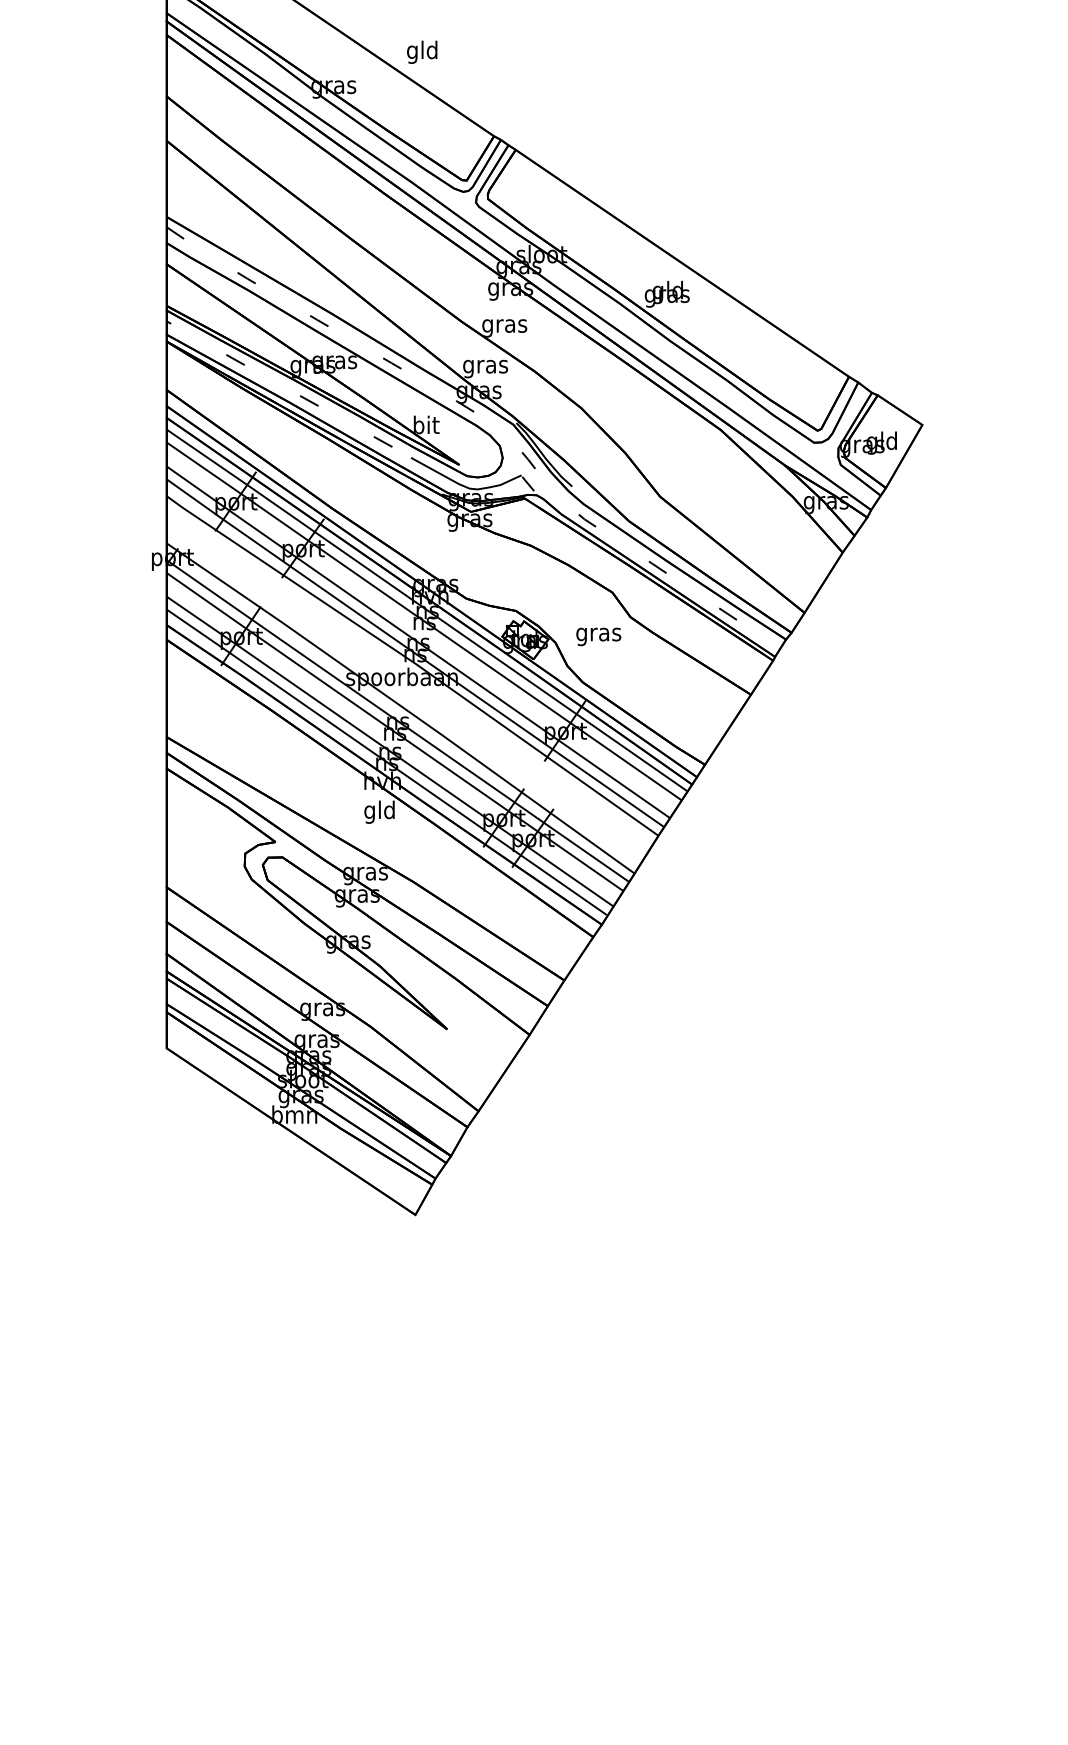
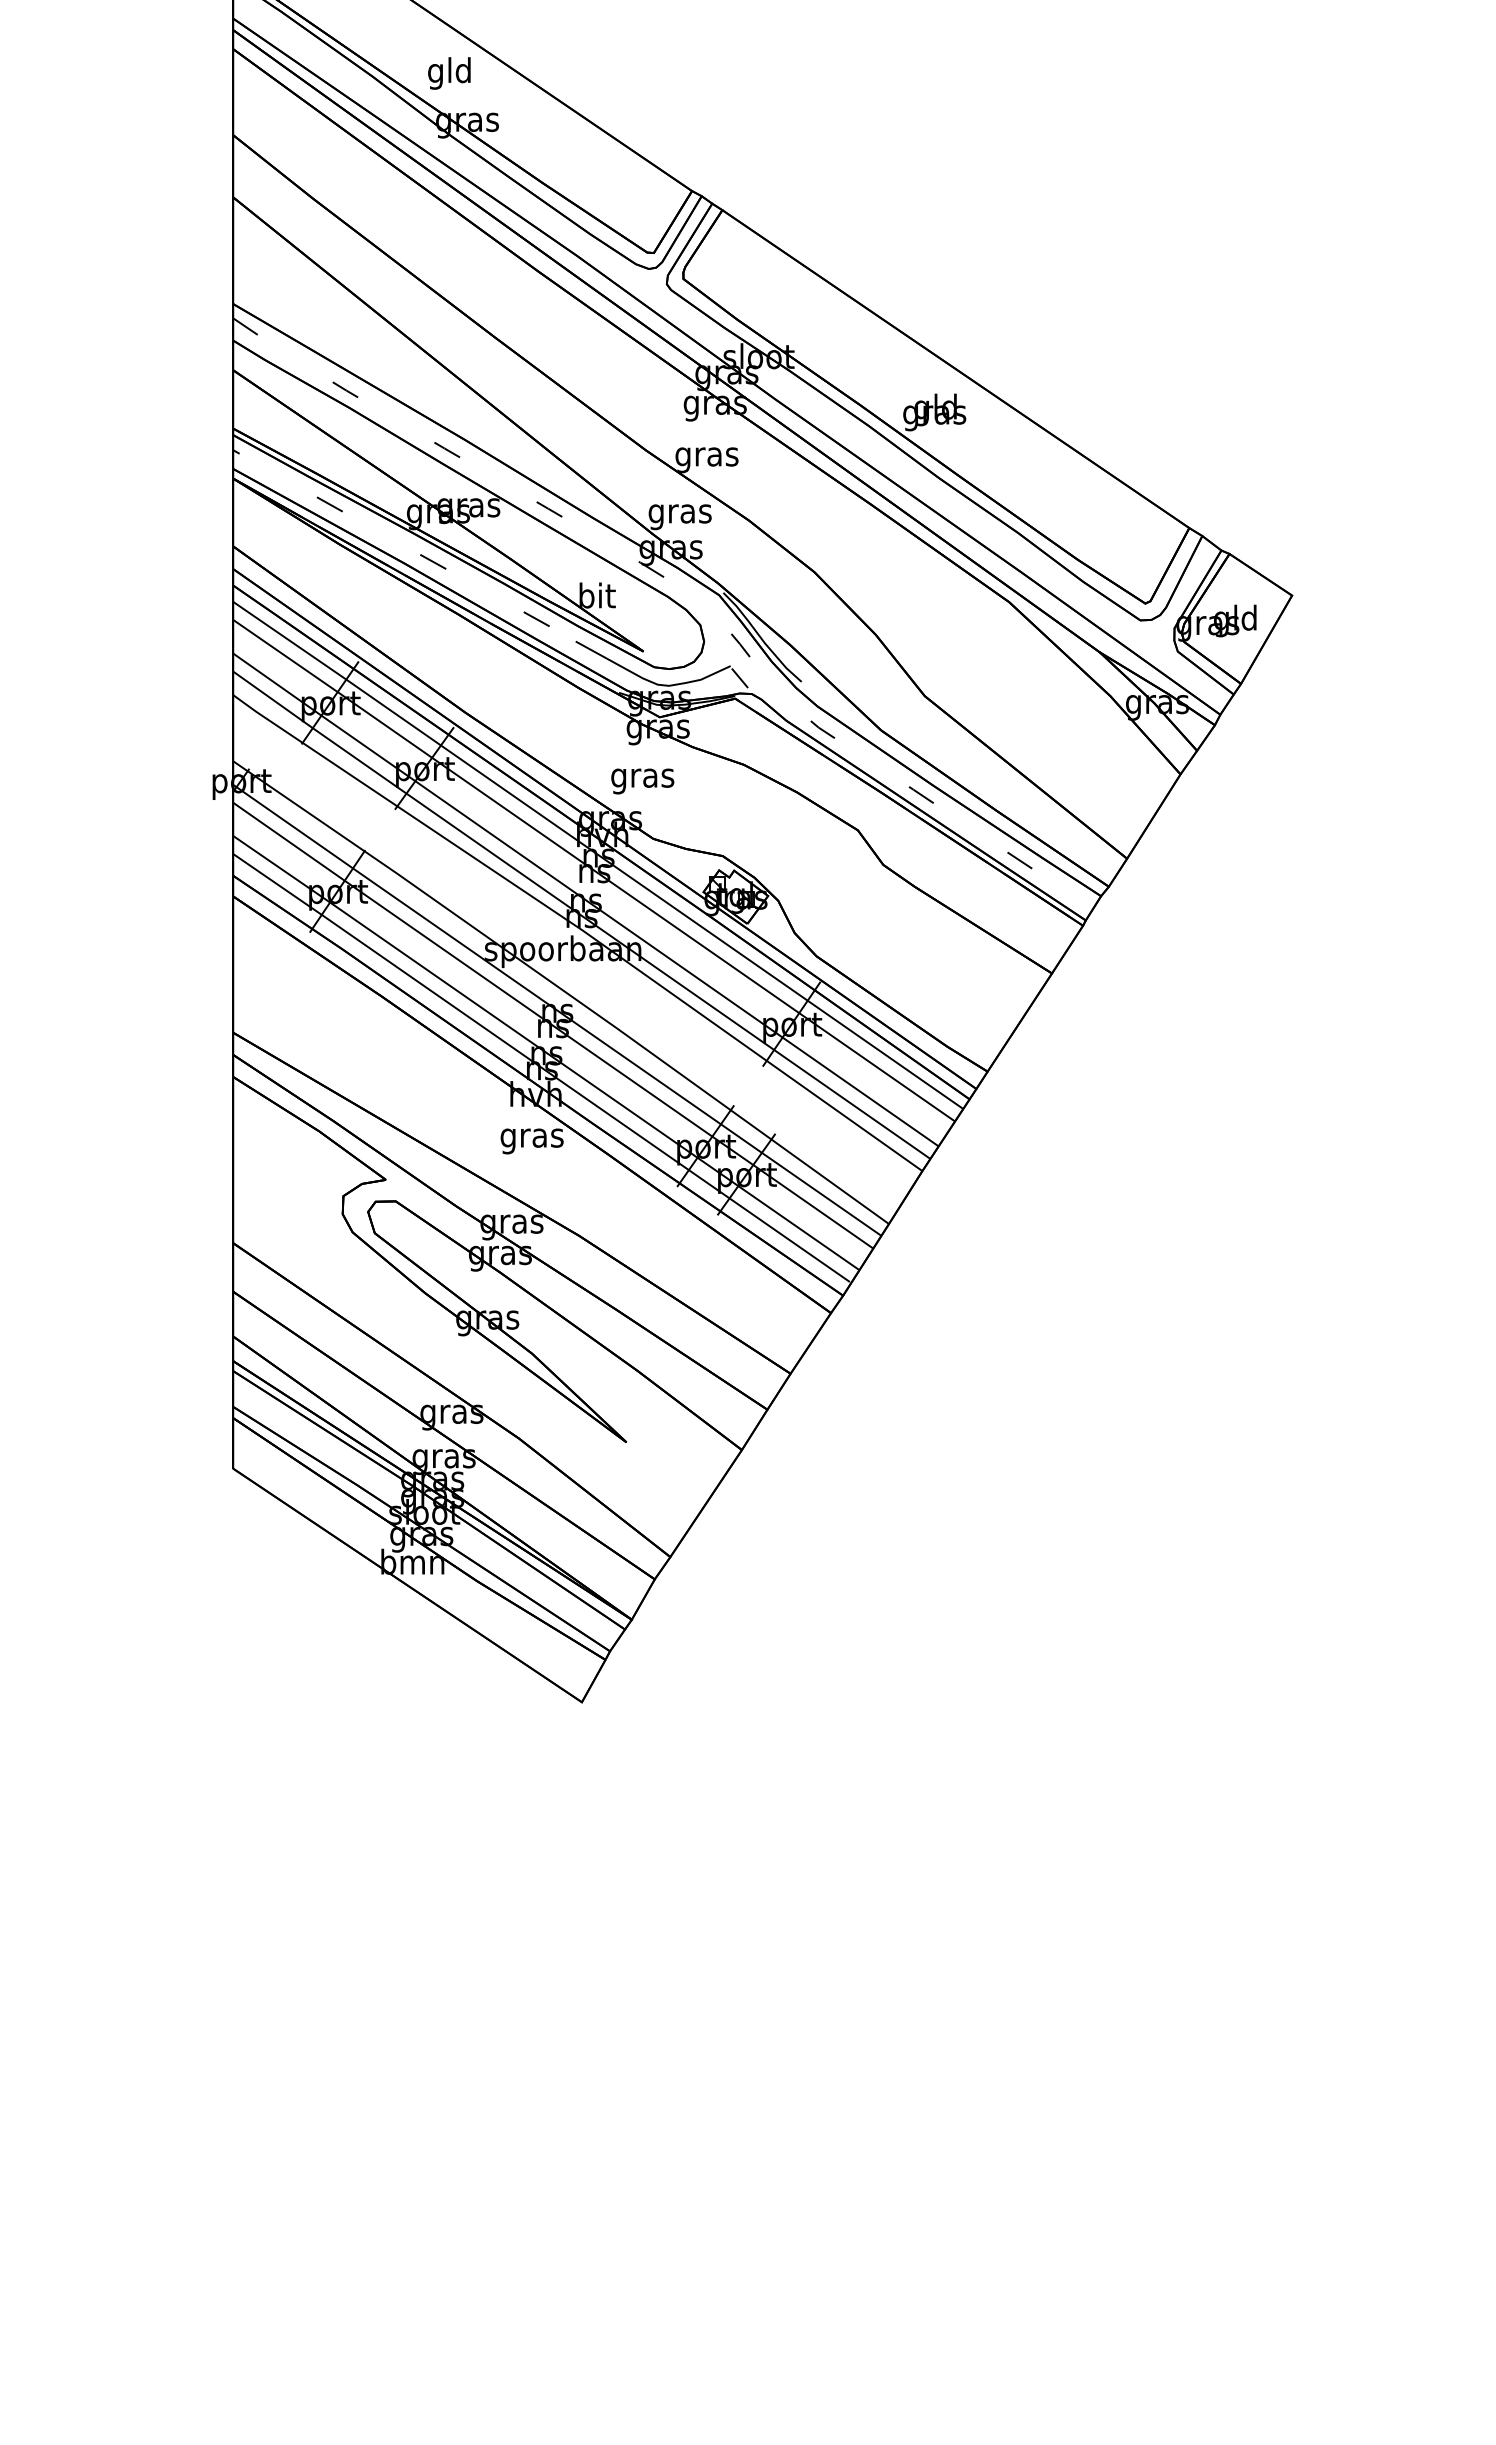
text: (422, 52) -> (449, 73), moved
text: (598, 636) -> (642, 781), moved
text: (379, 811) -> (531, 1137), gld -> gras

